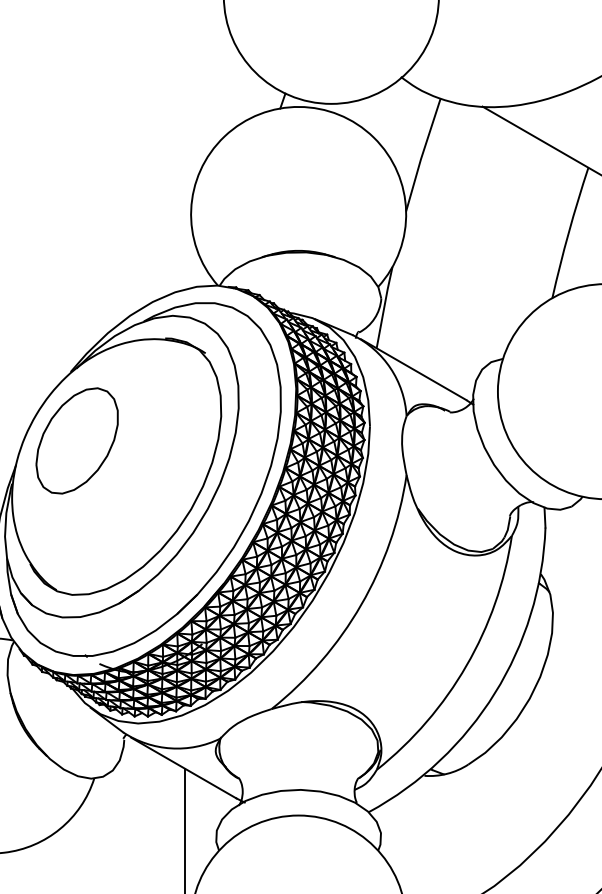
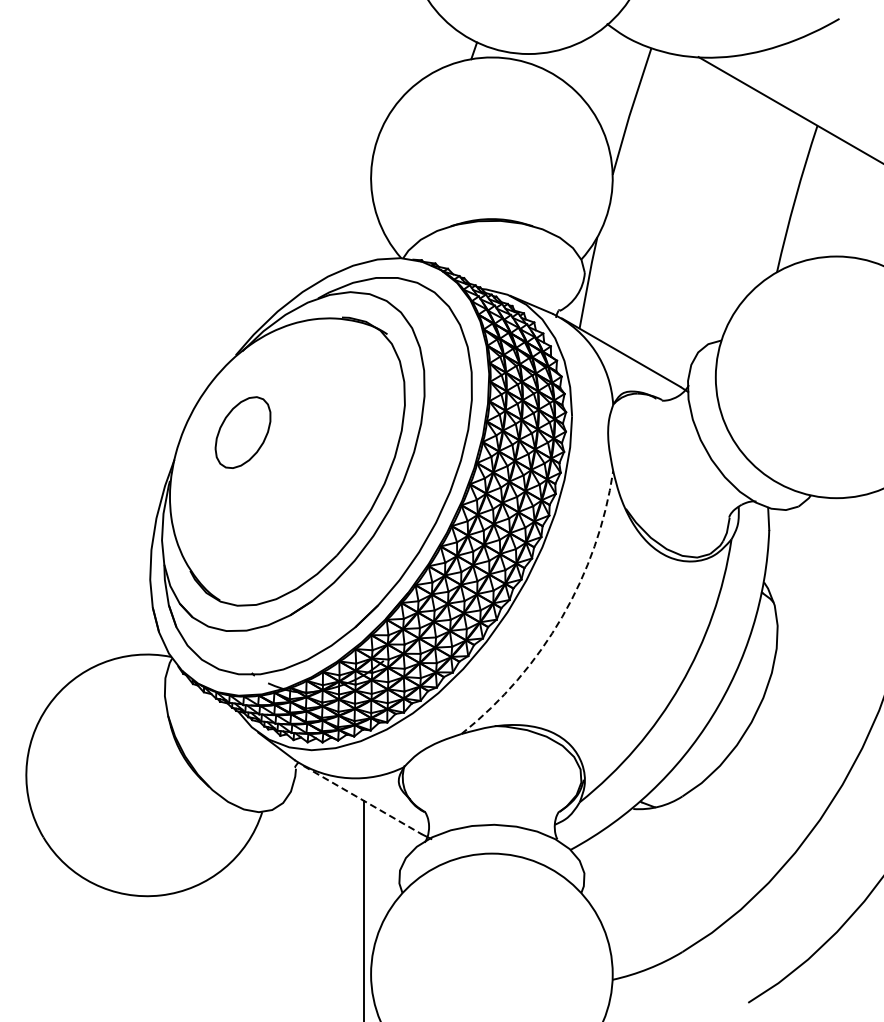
part: (76, 440) -> (242, 432), size x0.6
arc: (361, 604) -> (562, 616), solid -> dashed
line: (184, 768) -> (363, 800), solid -> dashed

